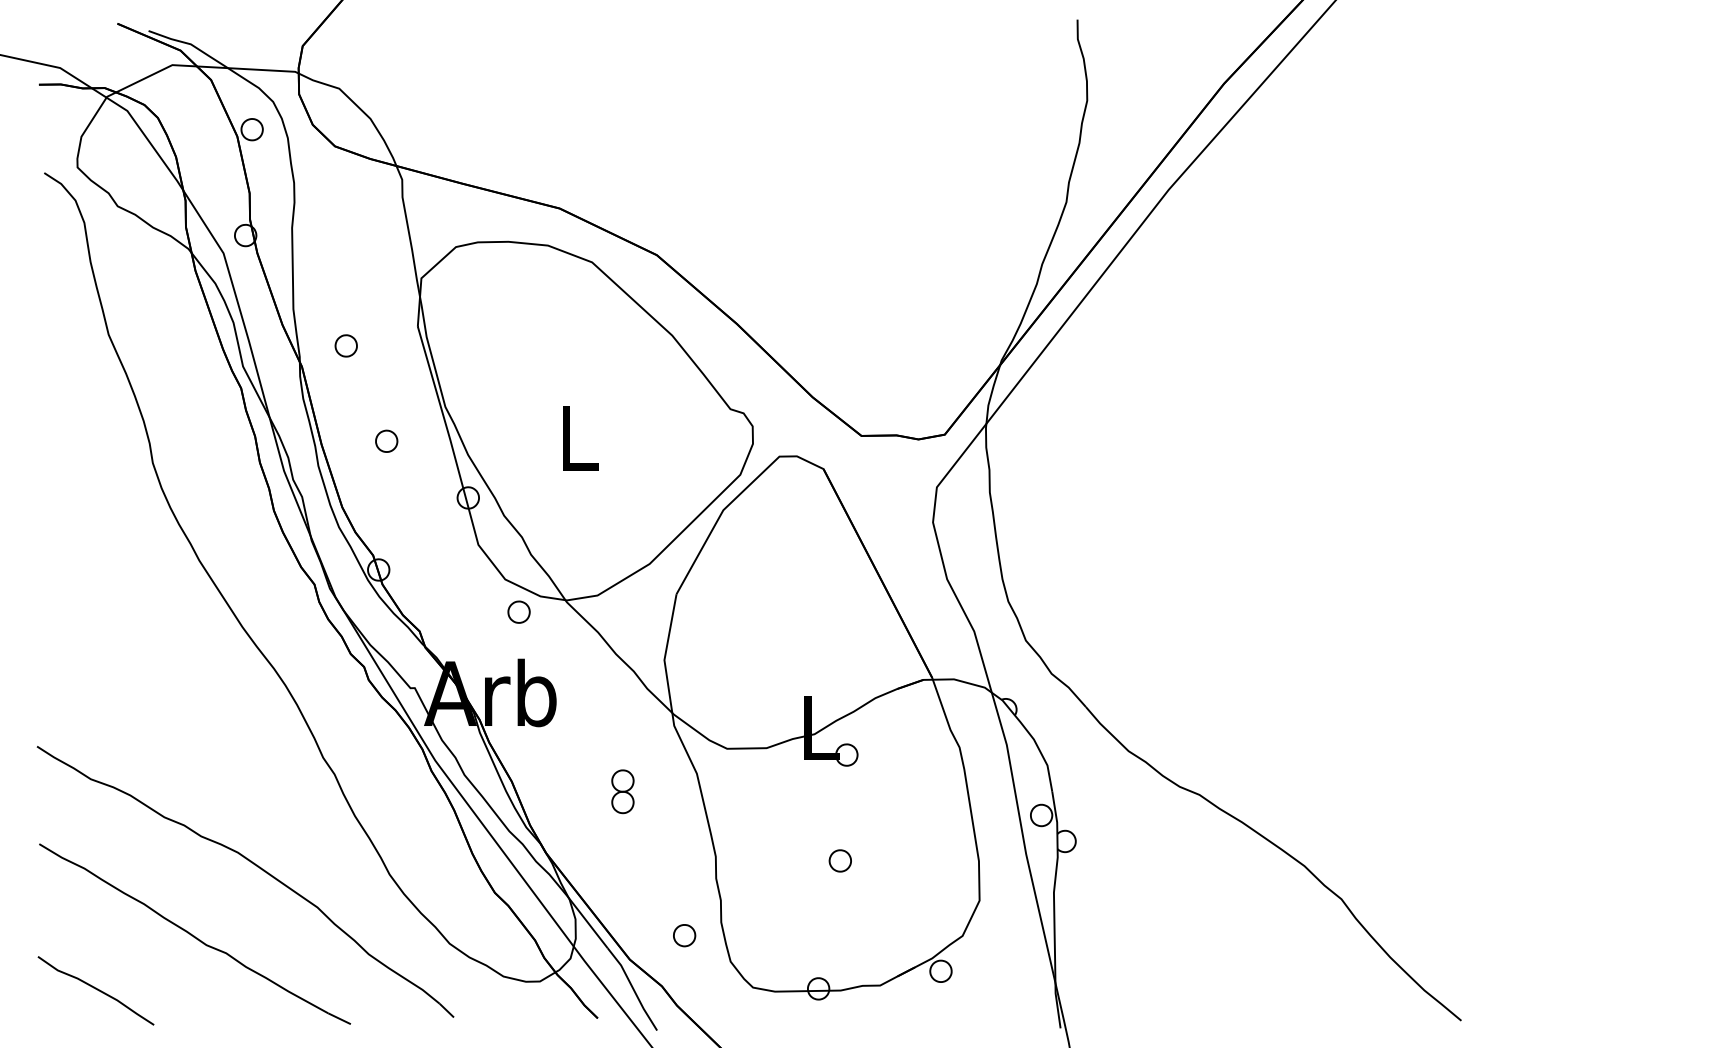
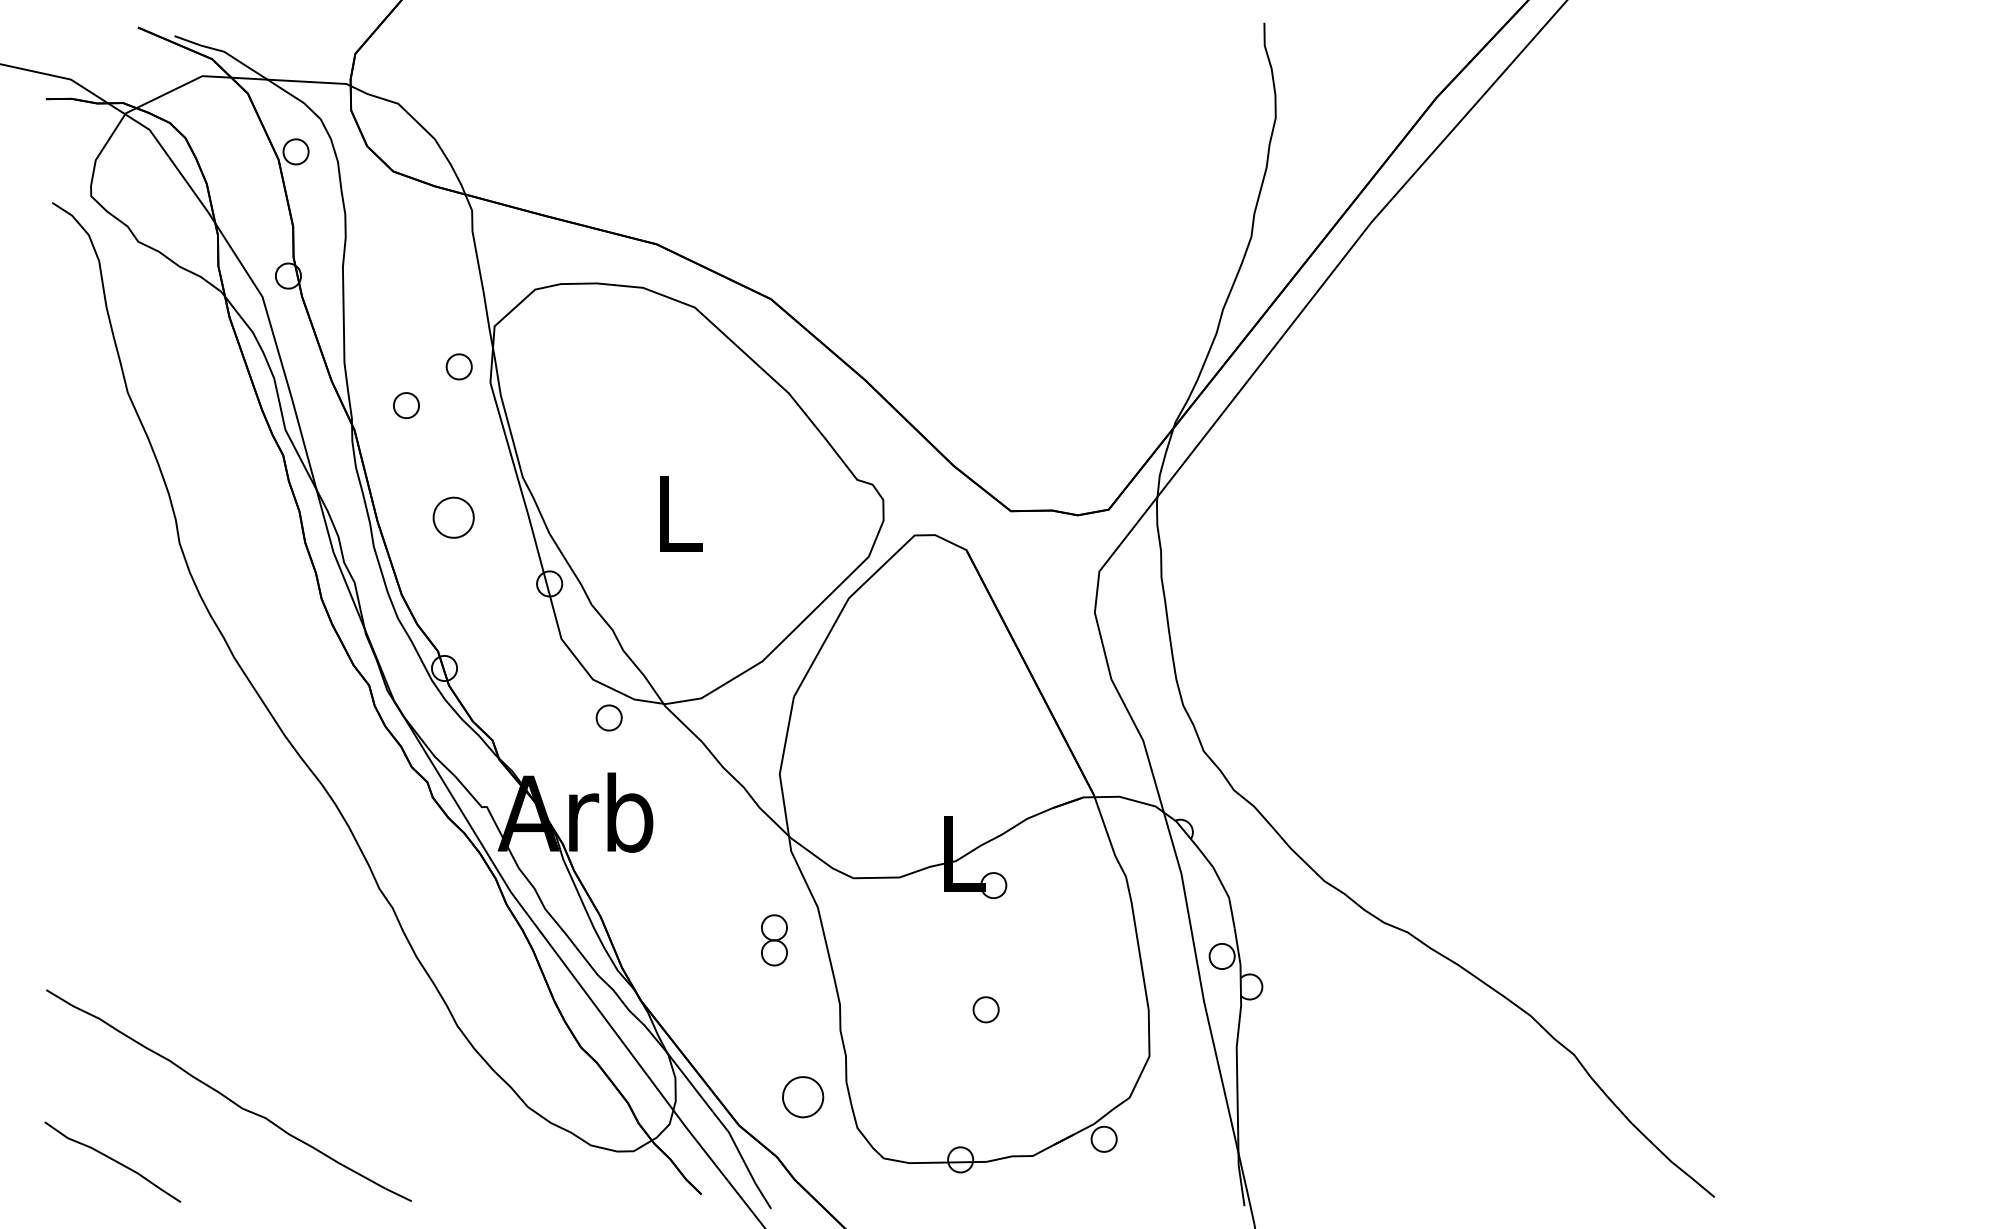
part: (390, 312) -> (458, 366), added
part: (386, 440) -> (453, 516), size x1.6
part: (622, 791) -> (773, 940), moved
part: (254, 865) -> (298, 1015), removed
part: (684, 935) -> (803, 1097), size x1.6

